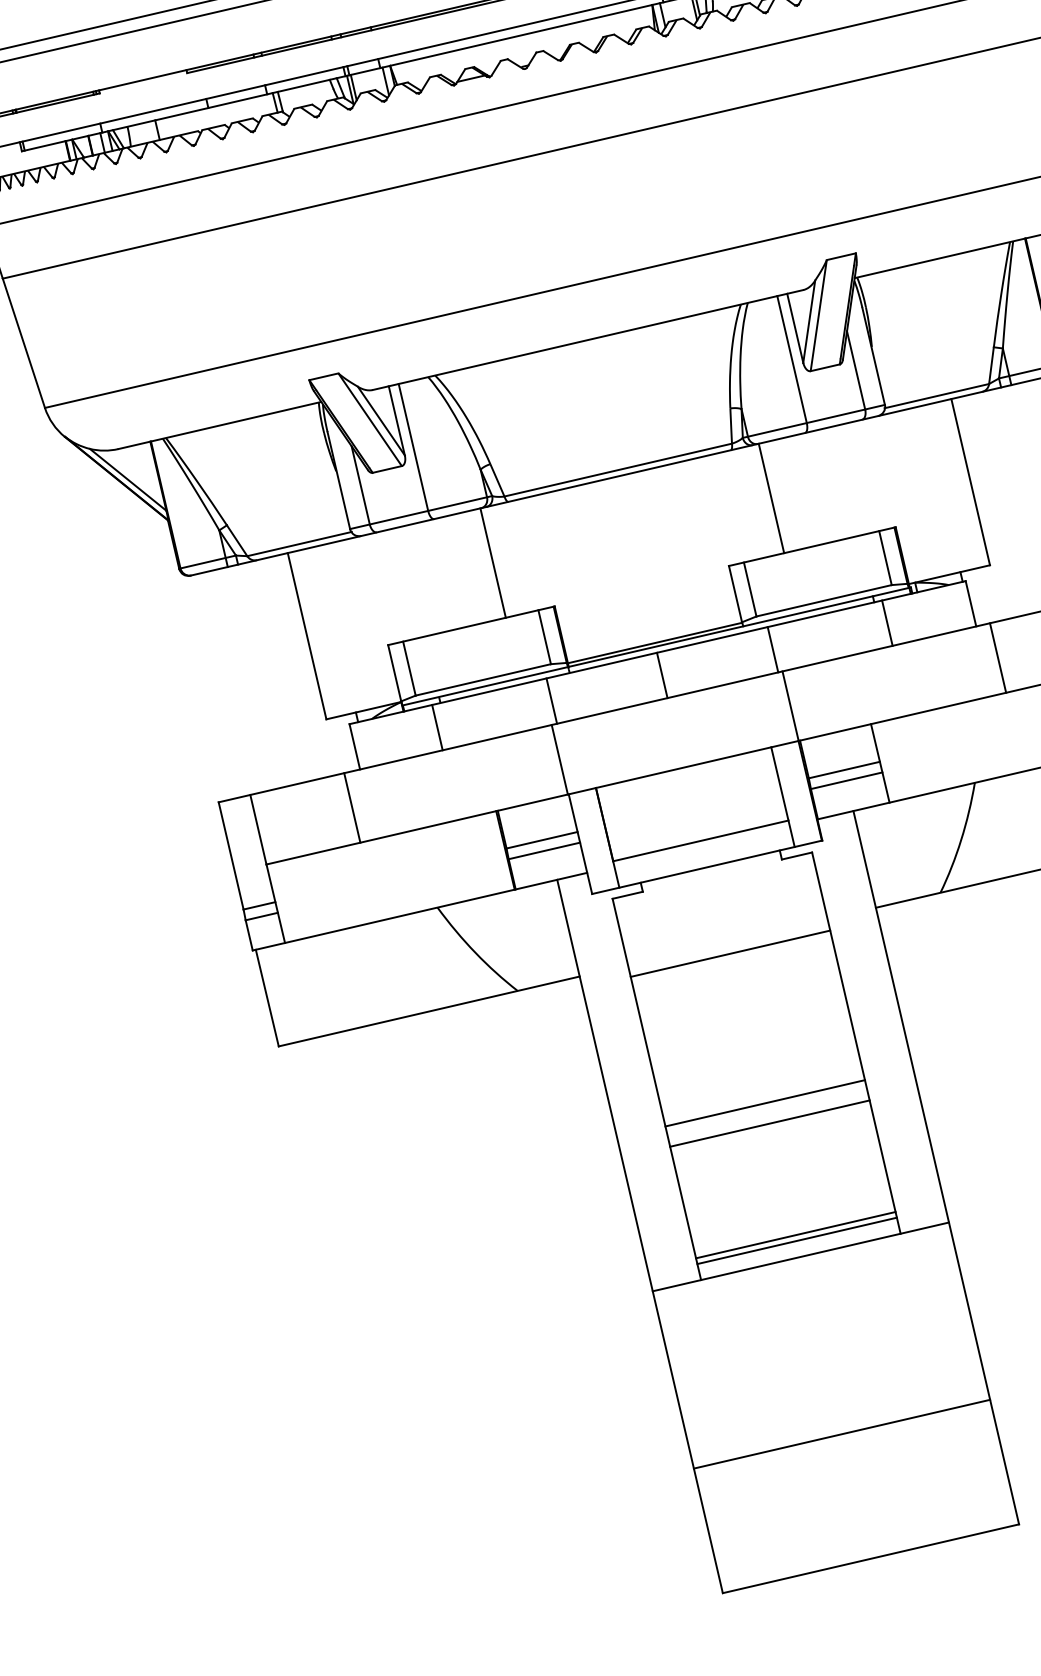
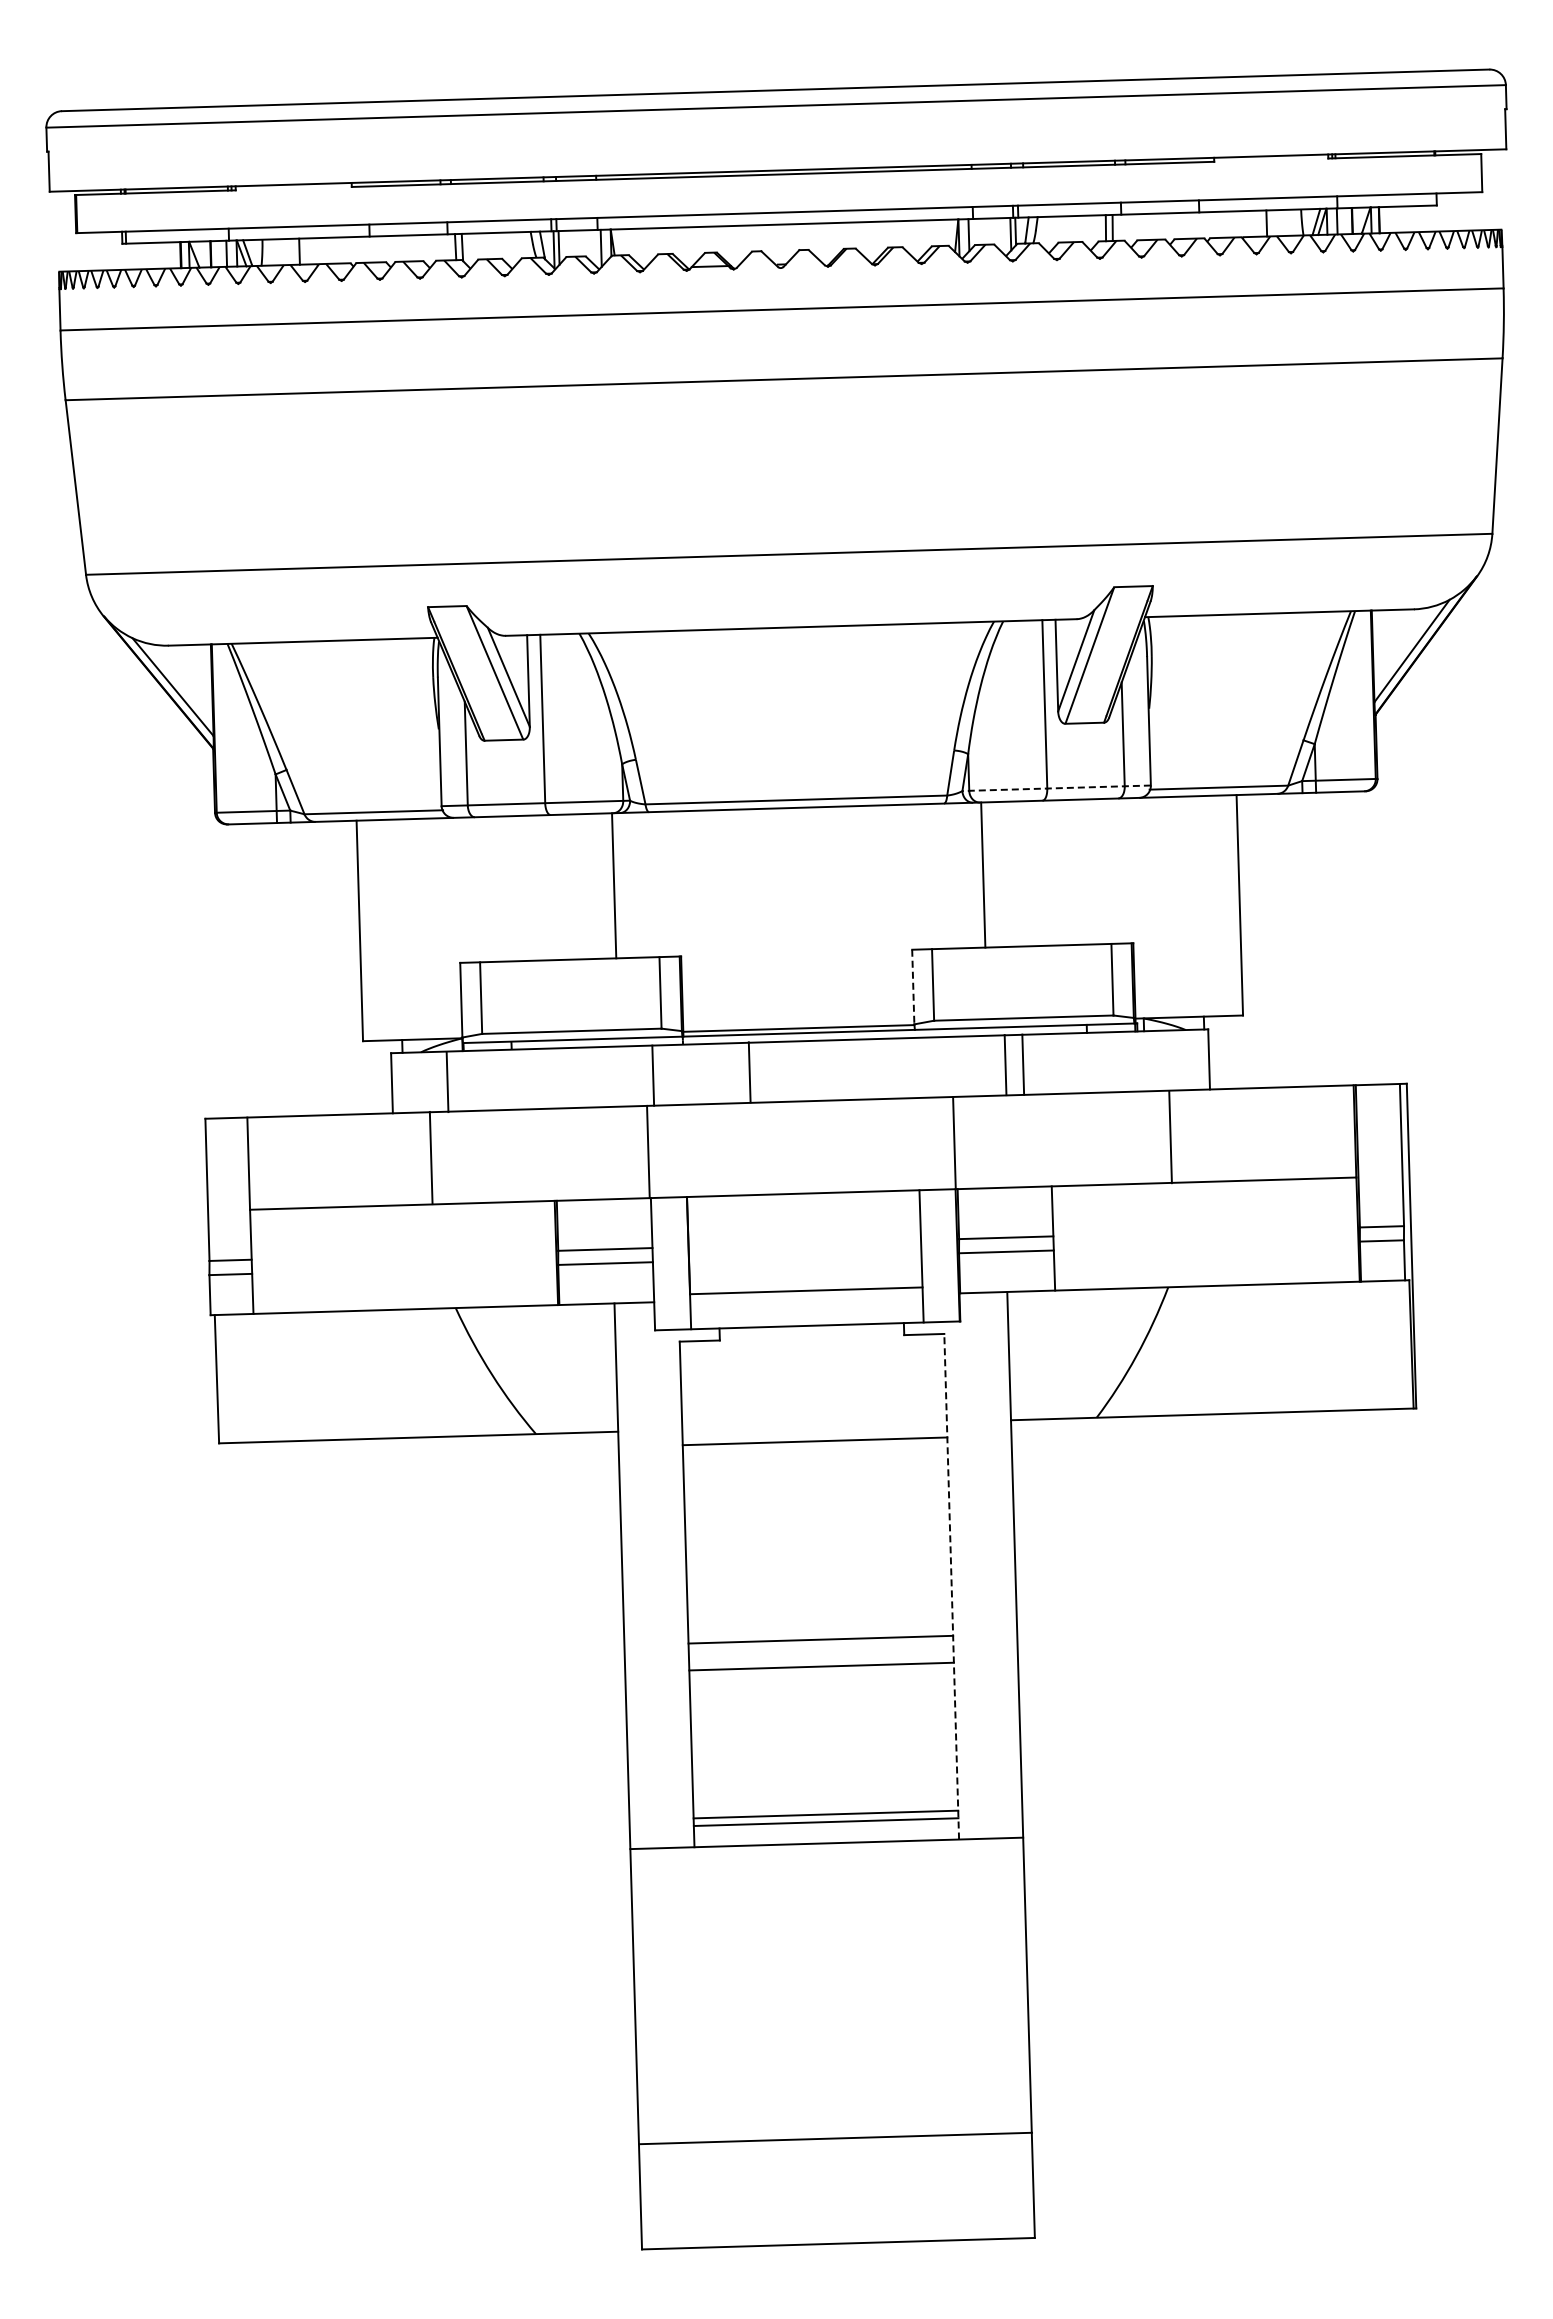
line: (813, 421) -> (1056, 788), solid -> dashed
line: (735, 594) -> (913, 987), solid -> dashed
line: (887, 623) -> (1023, 1064), moved
line: (773, 650) -> (1005, 1065), moved
line: (997, 657) -> (1170, 1136), moved
line: (662, 675) -> (749, 1072), moved
line: (437, 727) -> (447, 1082), moved
line: (351, 807) -> (430, 1157), moved
line: (856, 1042) -> (951, 1586), solid -> dashed
line: (841, 1434) -> (835, 2138), moved

